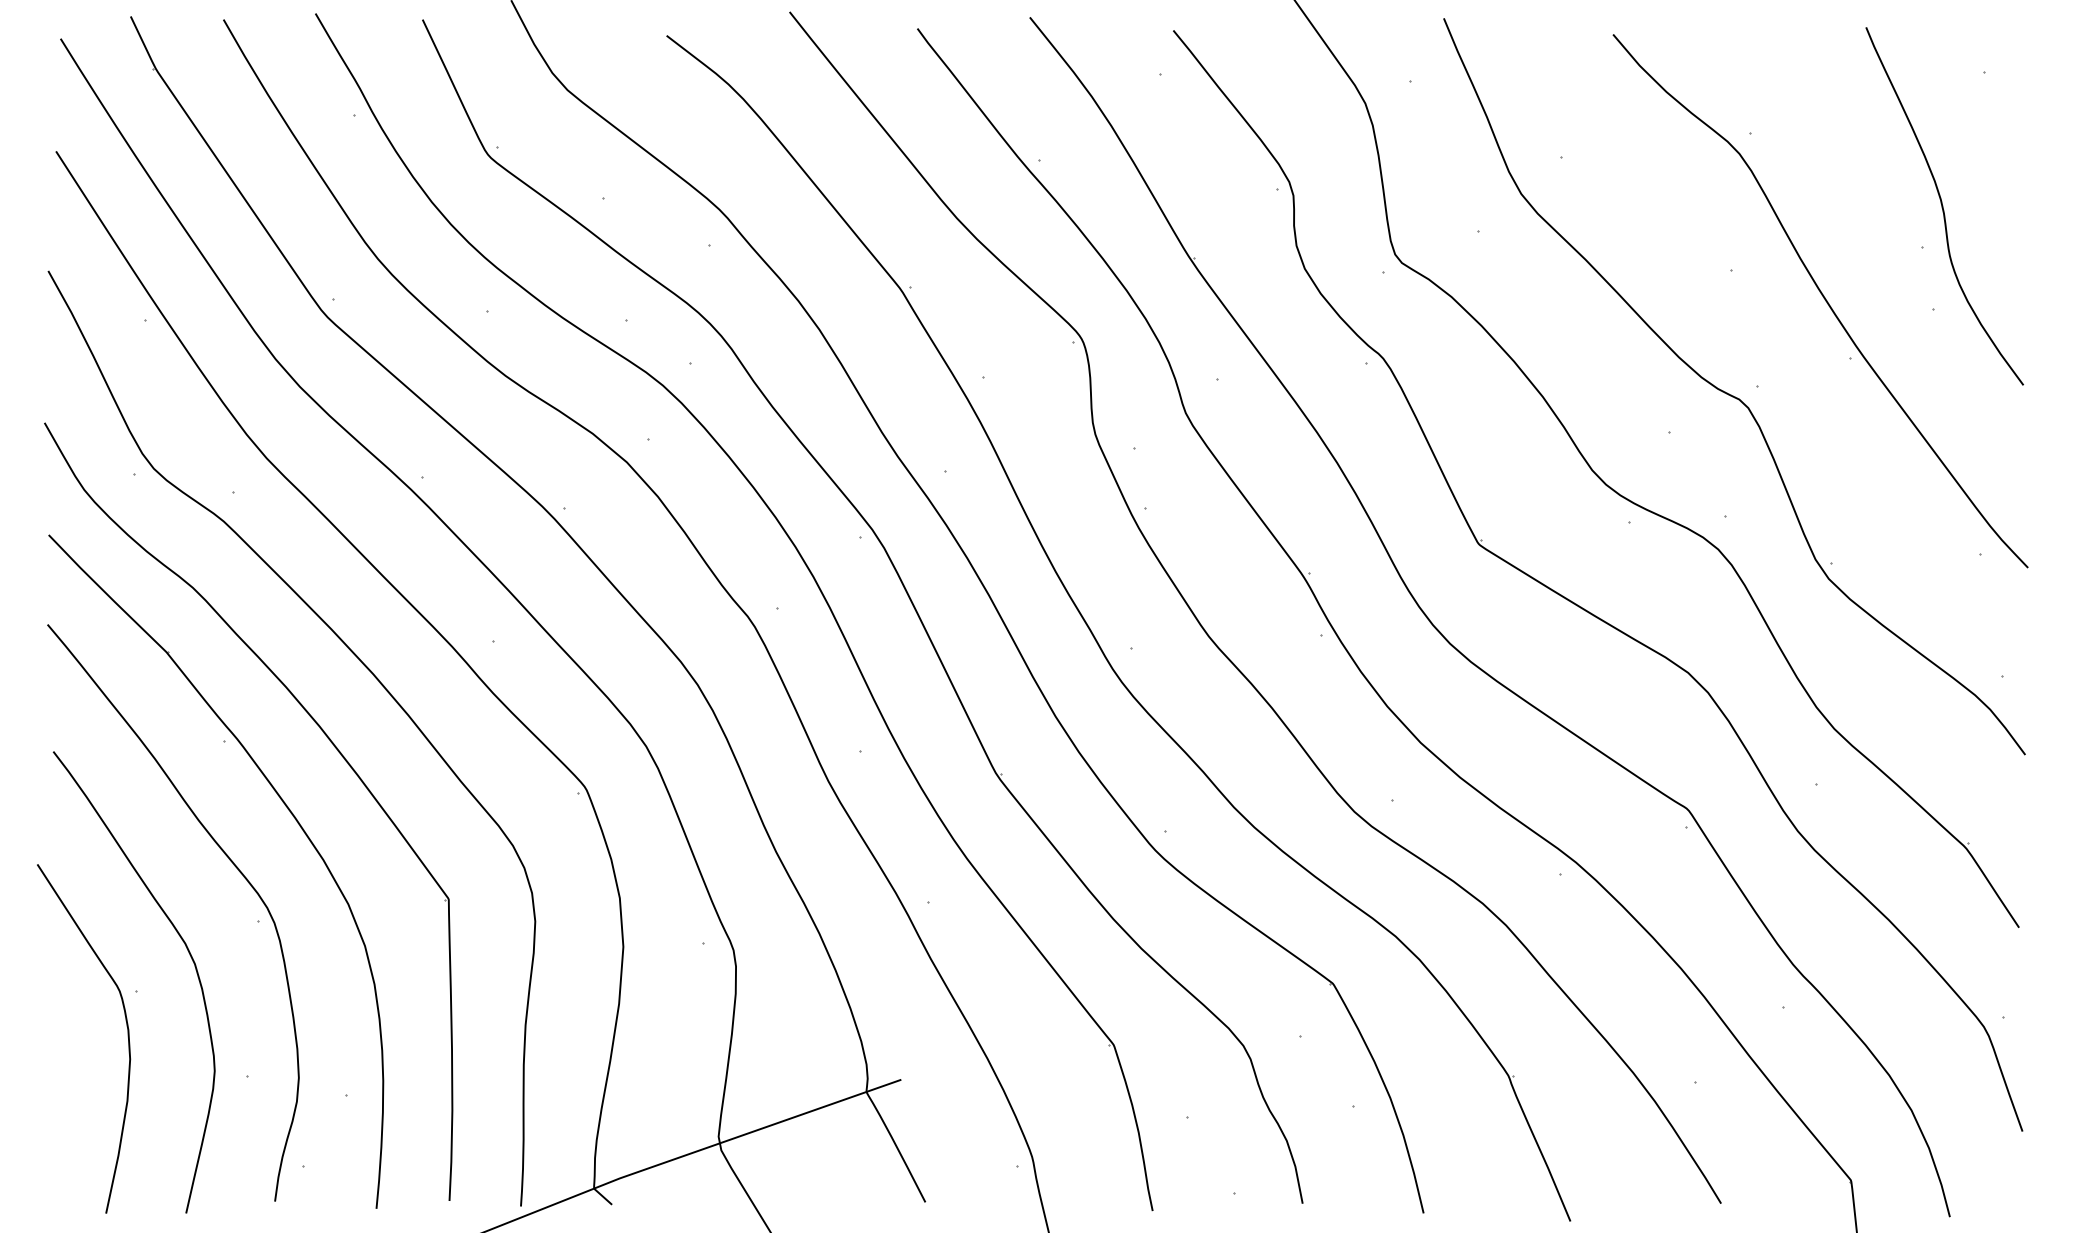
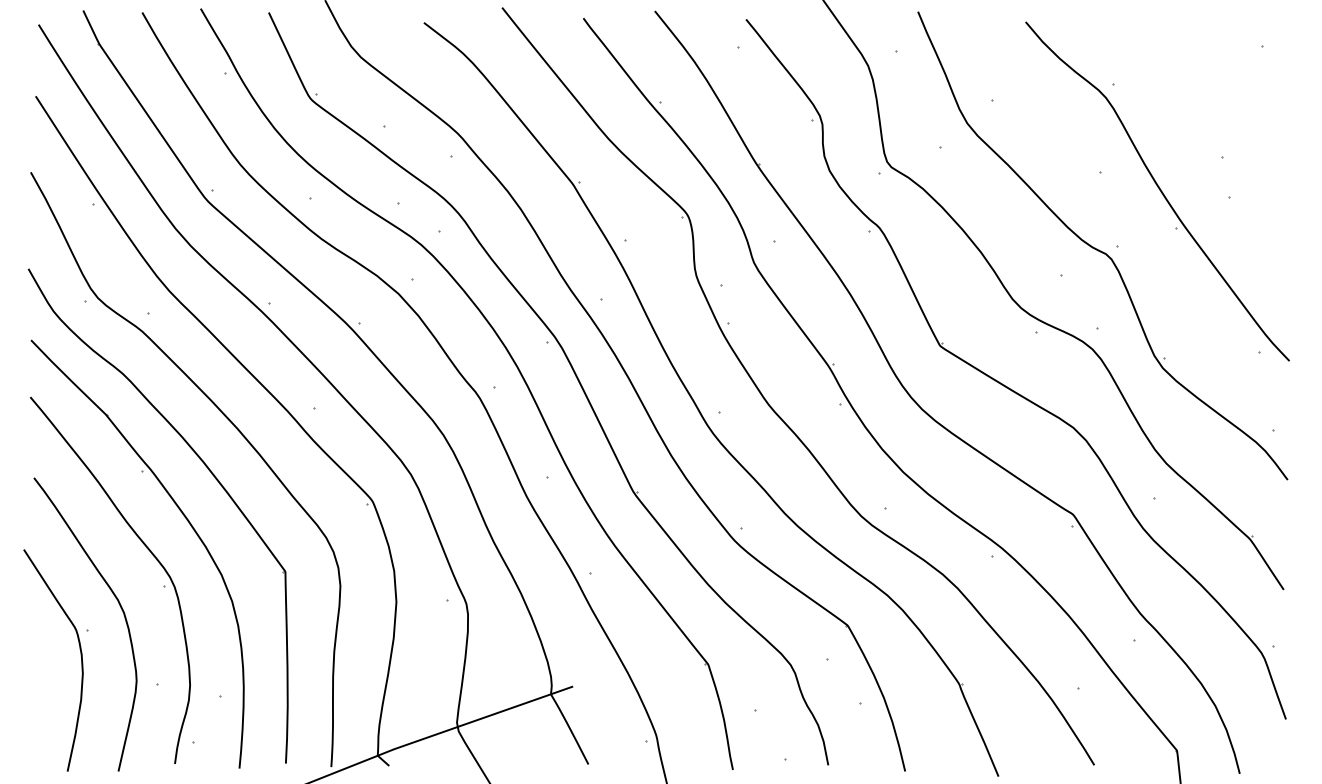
curve: (1943, 206) -> (1235, 131), removed

